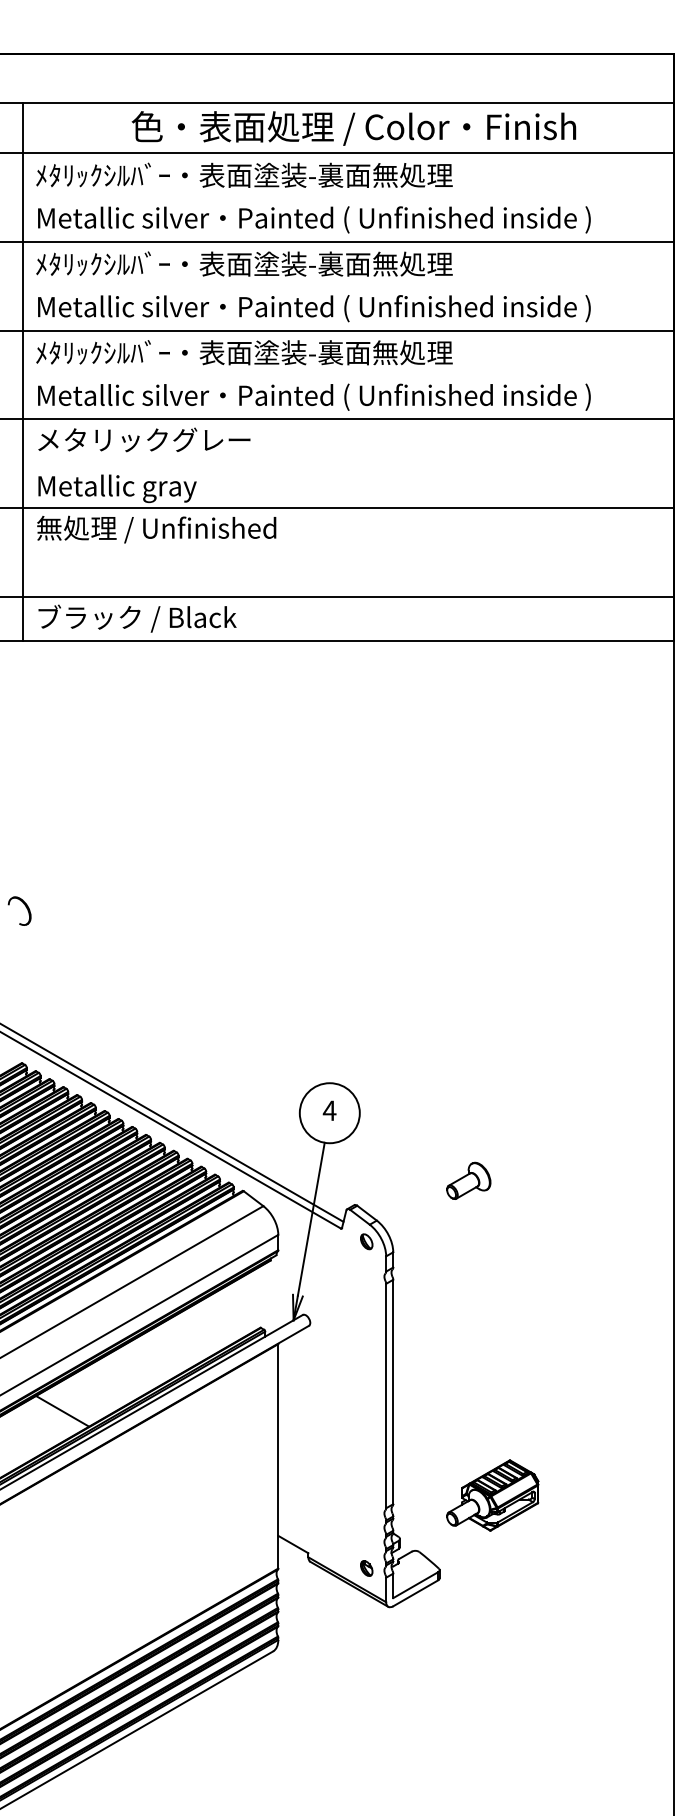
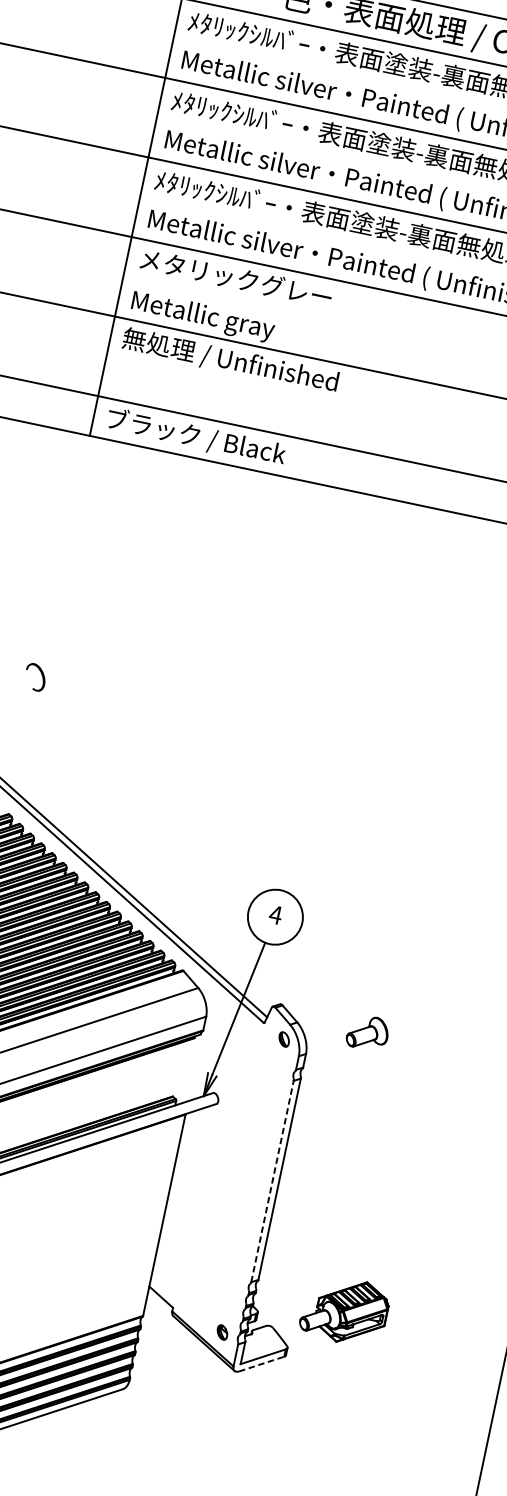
part: (468, 1180) -> (367, 1032), moved
line: (386, 1395) -> (272, 1181), solid -> dashed
part: (492, 1495) -> (344, 1310), moved
line: (415, 1593) -> (261, 1364), solid -> dashed

